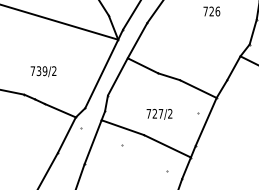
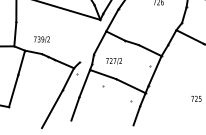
text: (42, 71) -> (41, 39), moved
line: (100, 74) -> (89, 41), removed
text: (158, 114) -> (113, 61), moved

